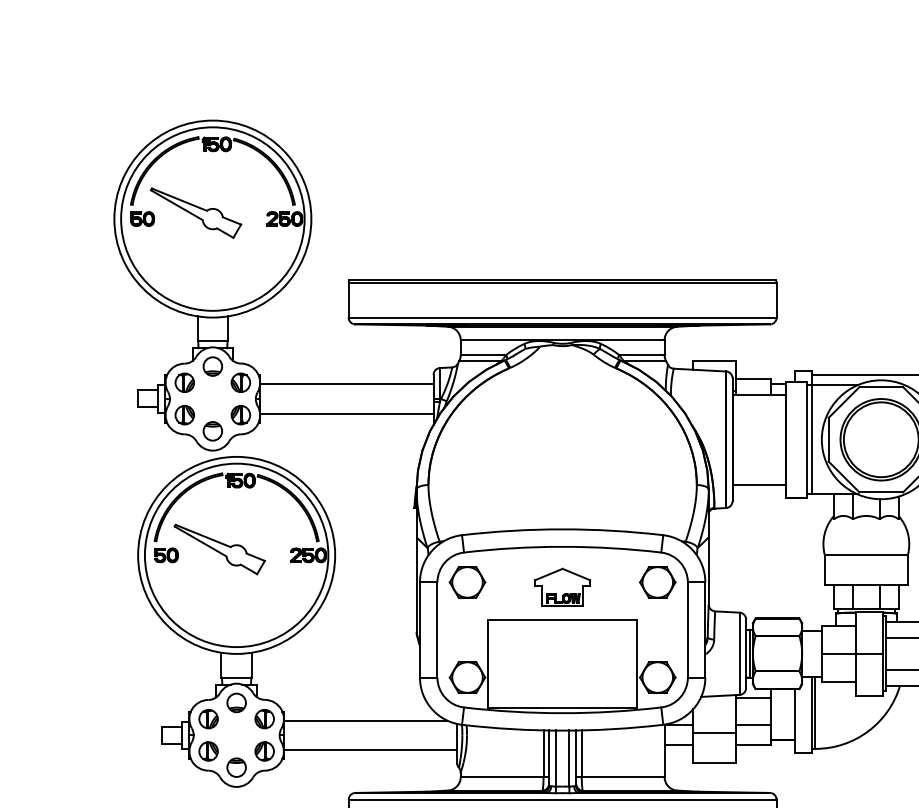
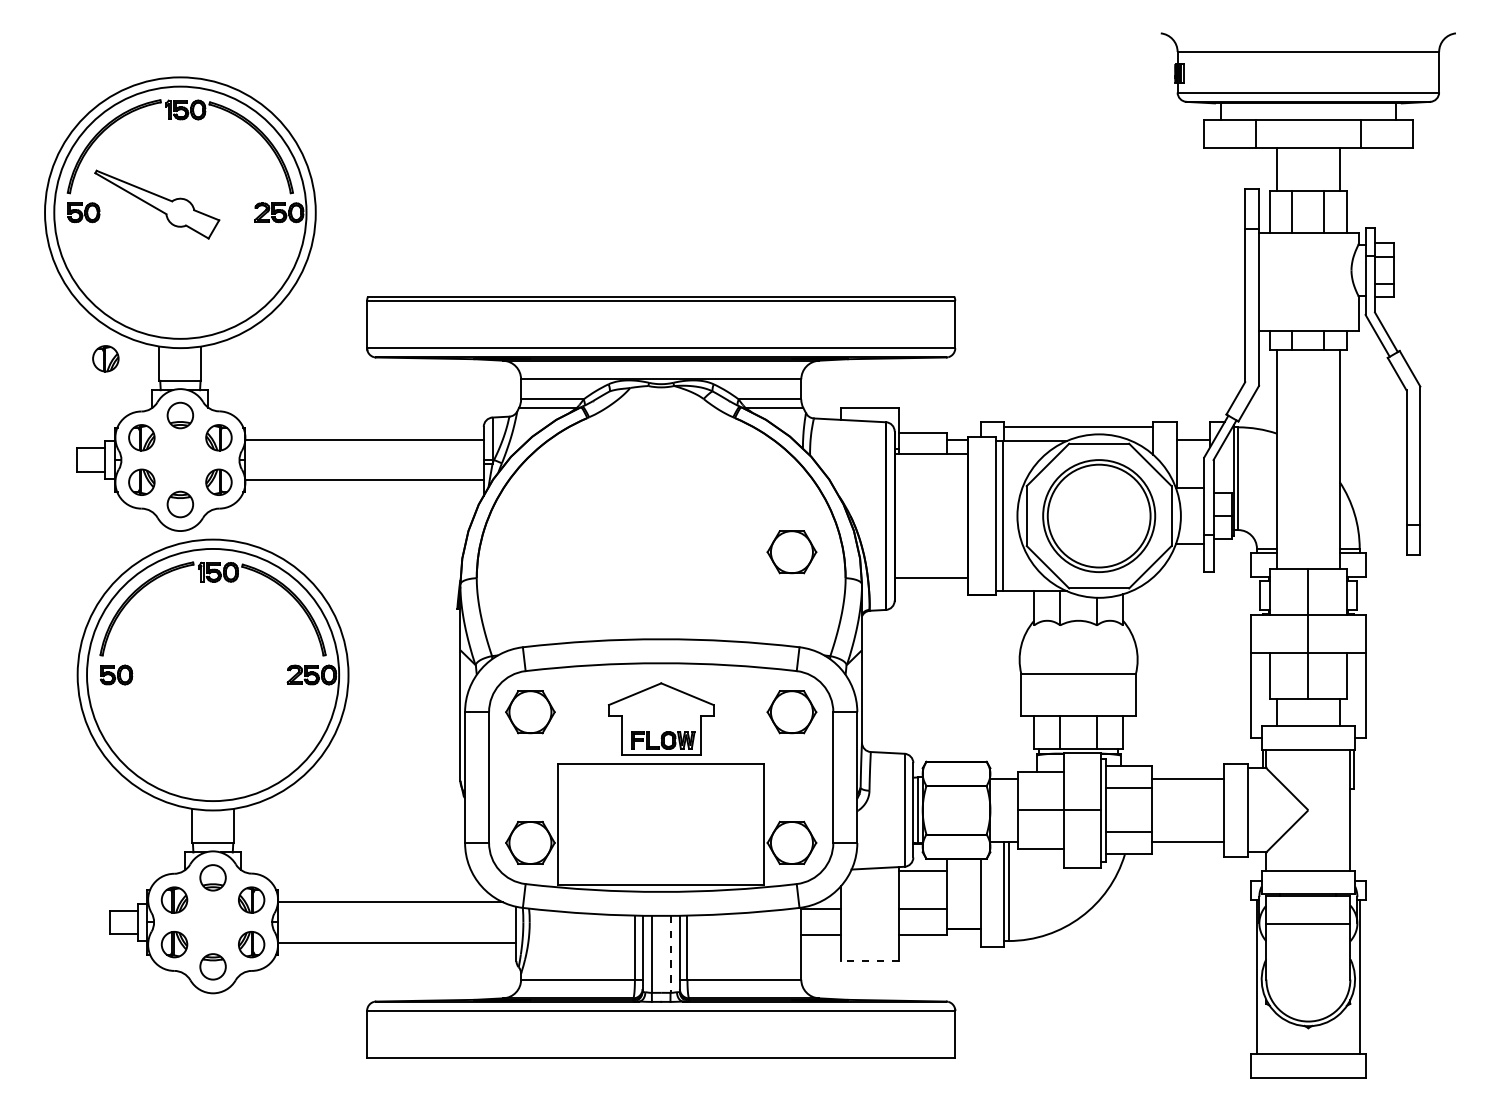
part: (158, 325) -> (105, 358), added
part: (657, 466) -> (791, 552), added
part: (219, 549) -> (189, 666), removed
part: (562, 587) -> (660, 718), size x1.4
line: (714, 733) -> (869, 919), removed
line: (569, 758) -> (670, 954), solid -> dashed
line: (714, 763) -> (869, 960), solid -> dashed

